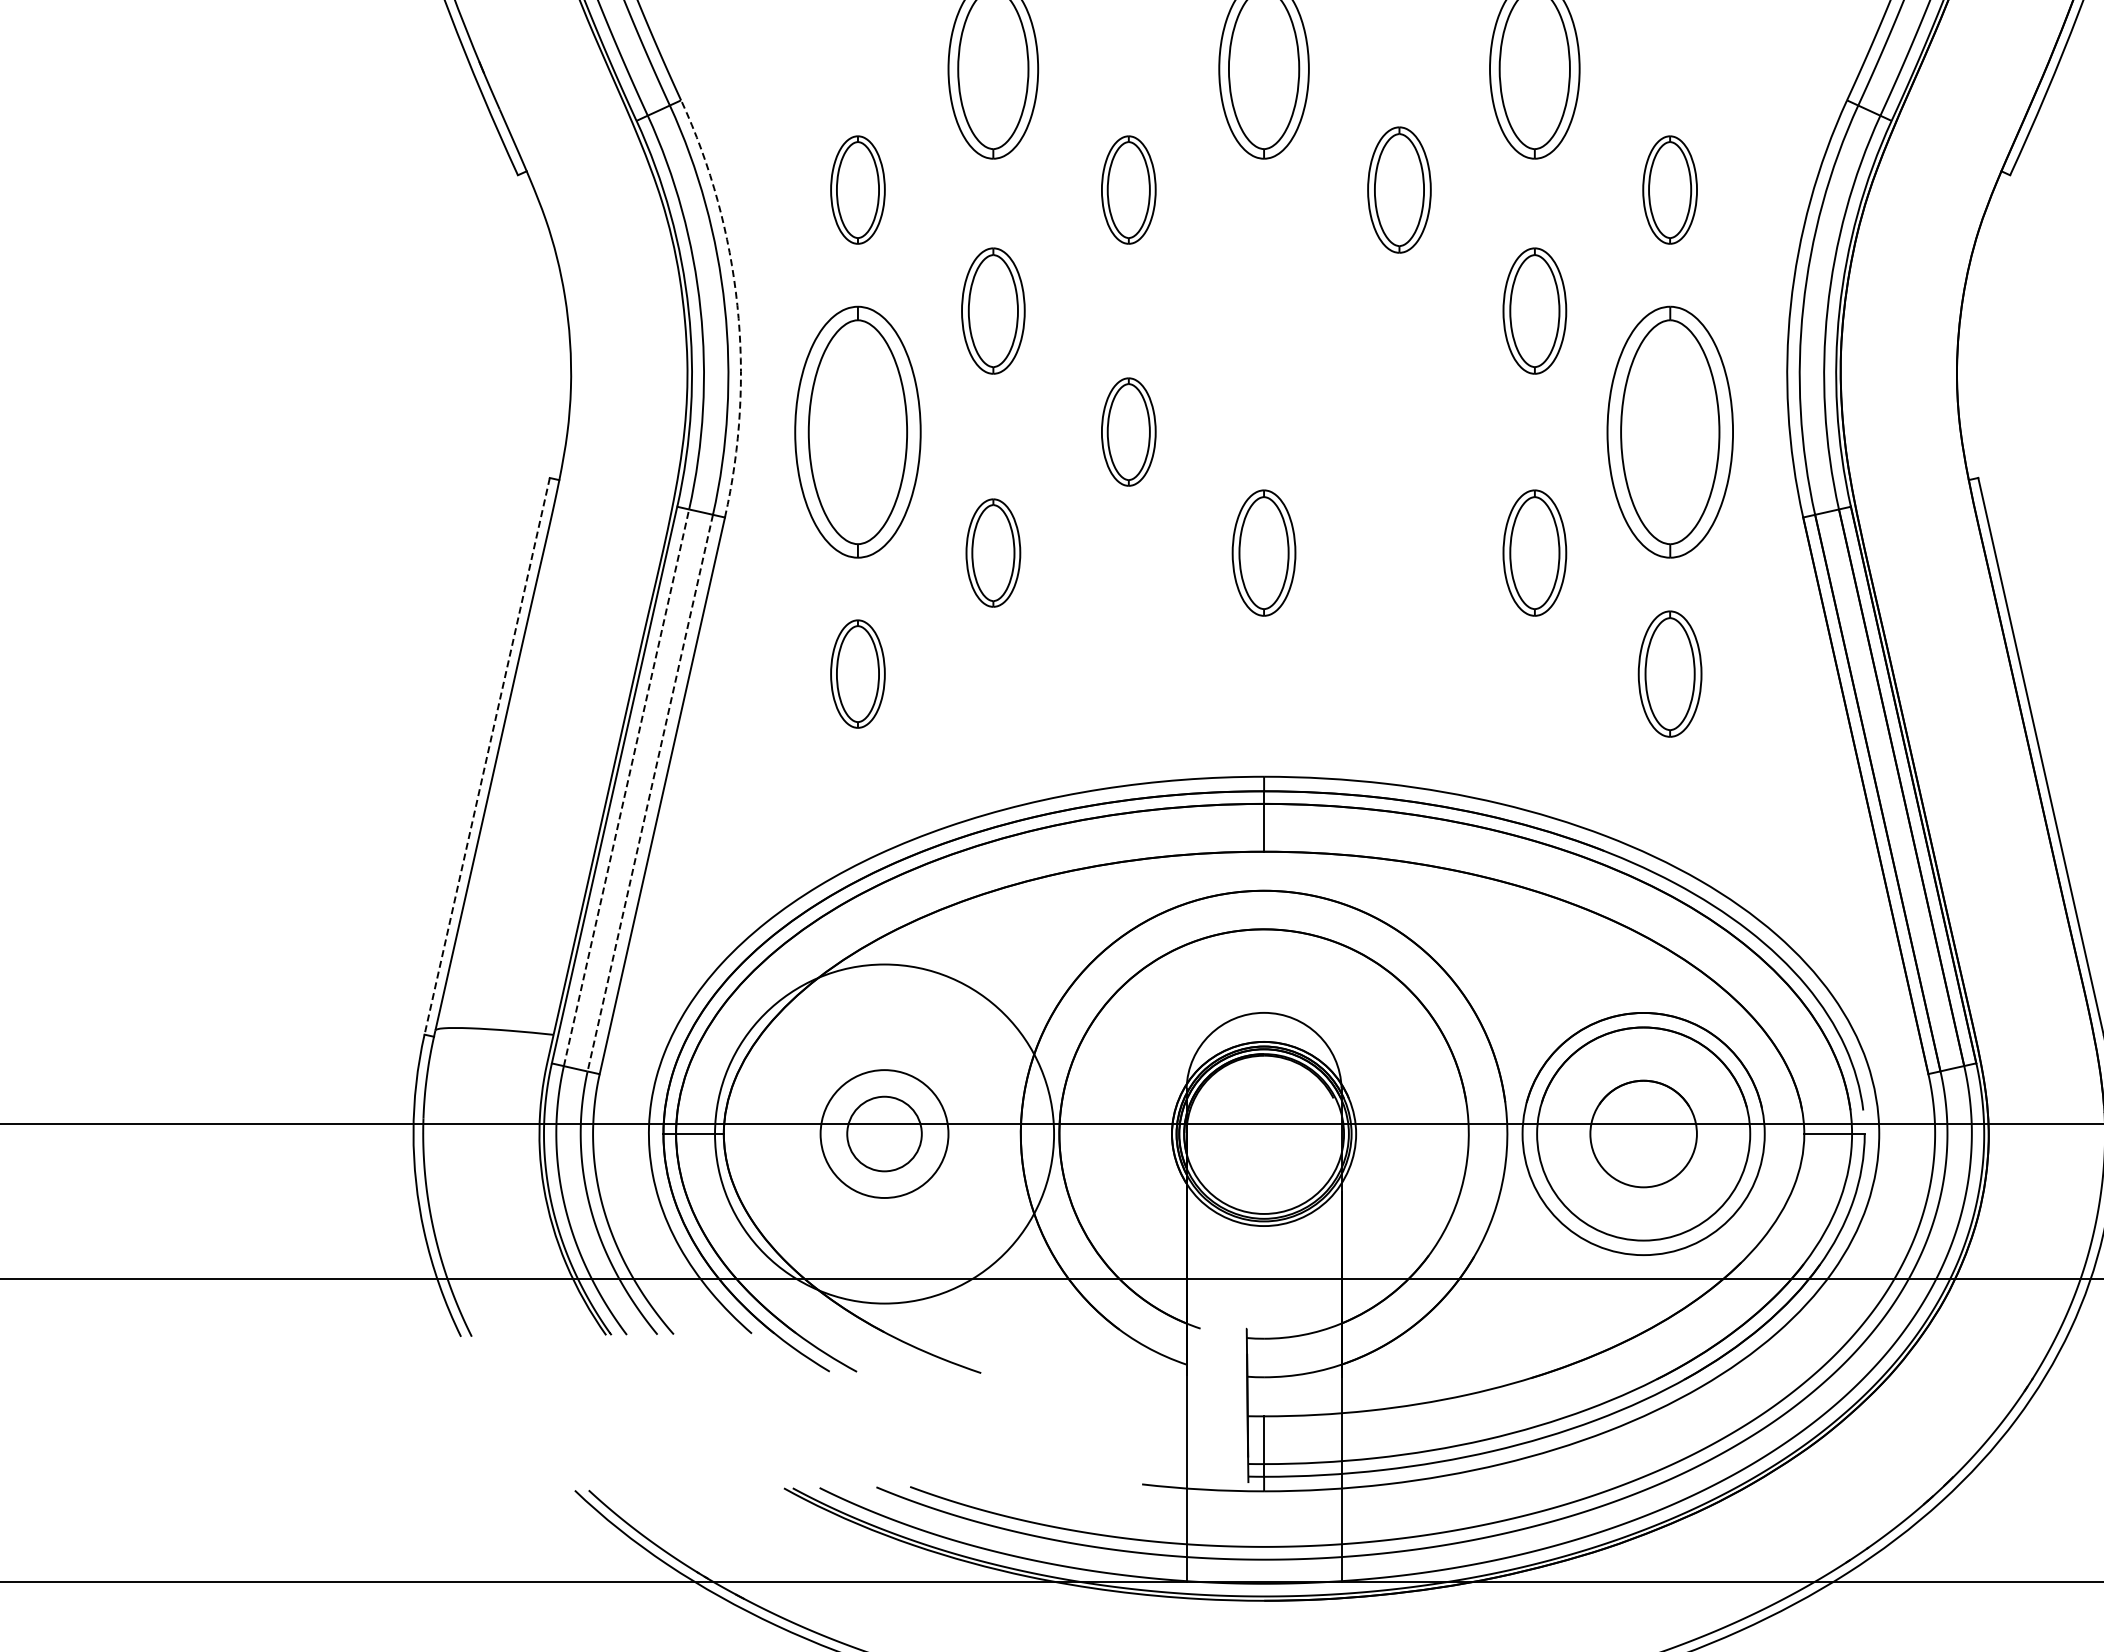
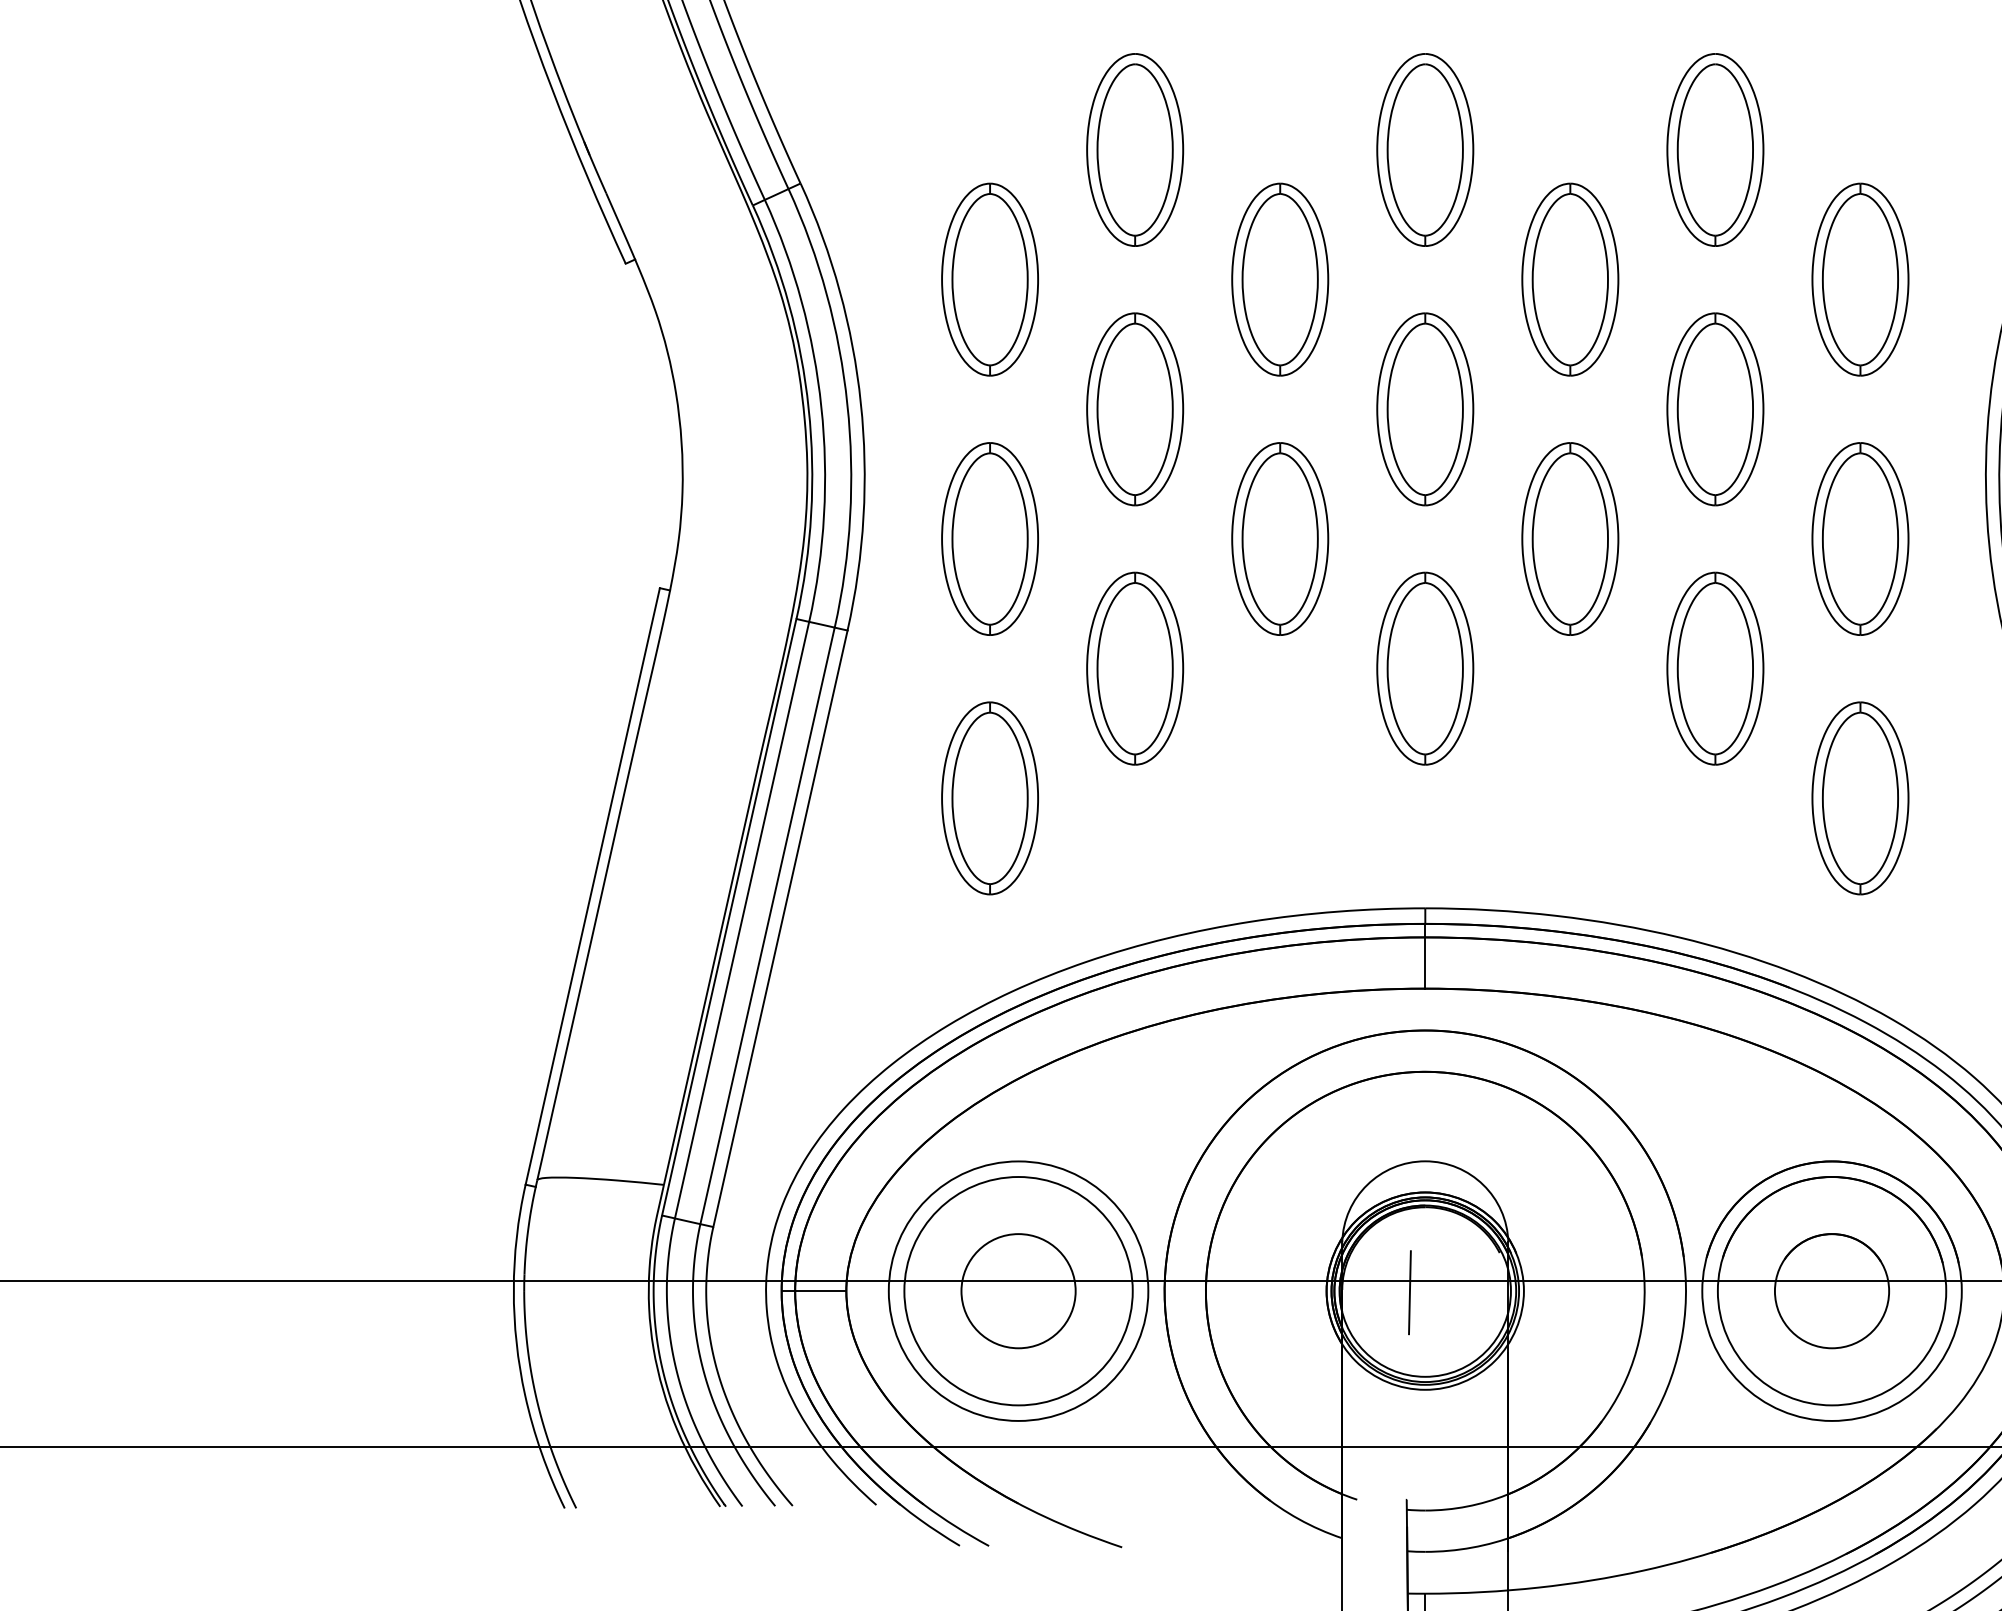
part: (857, 189) -> (989, 279), size x1.67
part: (1128, 189) -> (1279, 279), size x1.67
part: (1399, 189) -> (1570, 279), size x1.43
part: (1669, 189) -> (1859, 279), size x1.67
arc: (737, 305) -> (860, 403), dashed -> solid
part: (993, 310) -> (1135, 408), size x1.43
part: (1263, 310) -> (1424, 408), added
part: (1534, 310) -> (1715, 408), size x1.43
part: (857, 431) -> (989, 538), size x0.71
part: (1128, 431) -> (1279, 538), size x1.67
part: (1399, 431) -> (1570, 538), added
part: (1669, 431) -> (1859, 538), size x0.71
part: (993, 552) -> (1135, 668), size x1.67
part: (1263, 552) -> (1424, 668), size x1.43
part: (1534, 552) -> (1715, 668), size x1.43
part: (857, 673) -> (989, 797), size x1.67
part: (1669, 673) -> (1859, 797), size x1.43
line: (487, 756) -> (593, 886), dashed -> solid
line: (626, 787) -> (742, 919), dashed -> solid
line: (650, 793) -> (767, 926), dashed -> solid
circle: (884, 1133) -> (1018, 1290), size x0.71
circle: (884, 1133) -> (1018, 1290), size x1.43
circle: (884, 1133) -> (1018, 1290), size x1.67
line: (1249, 1135) -> (1409, 1292), added

